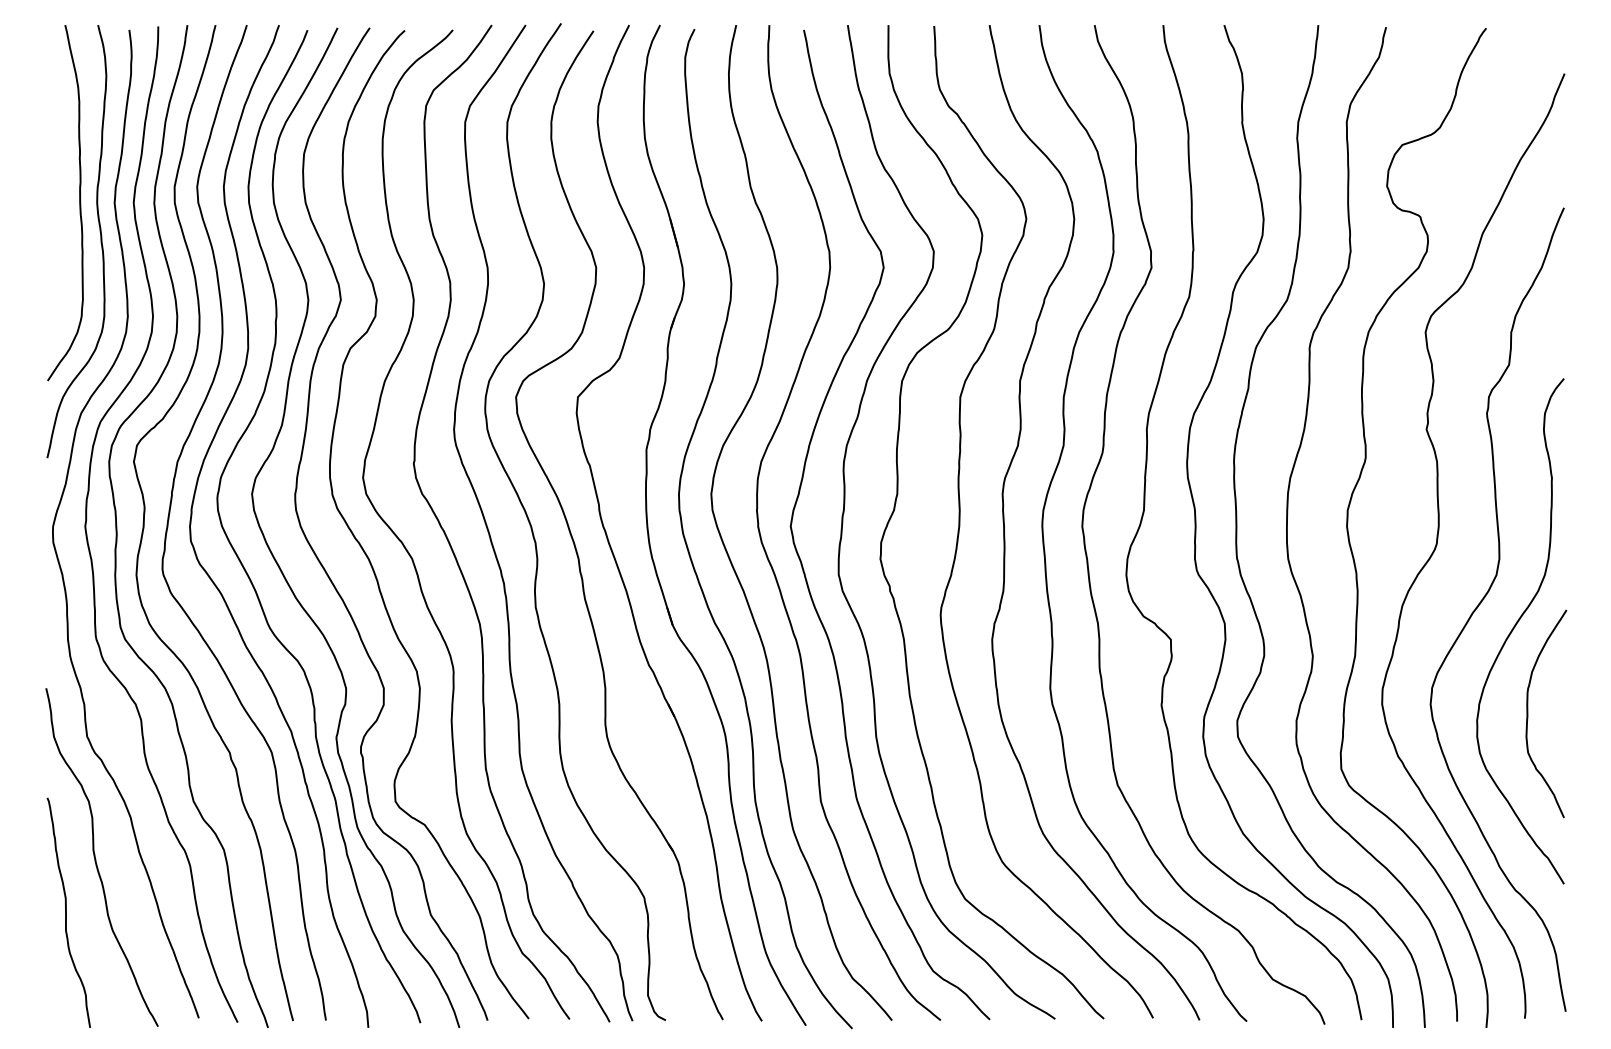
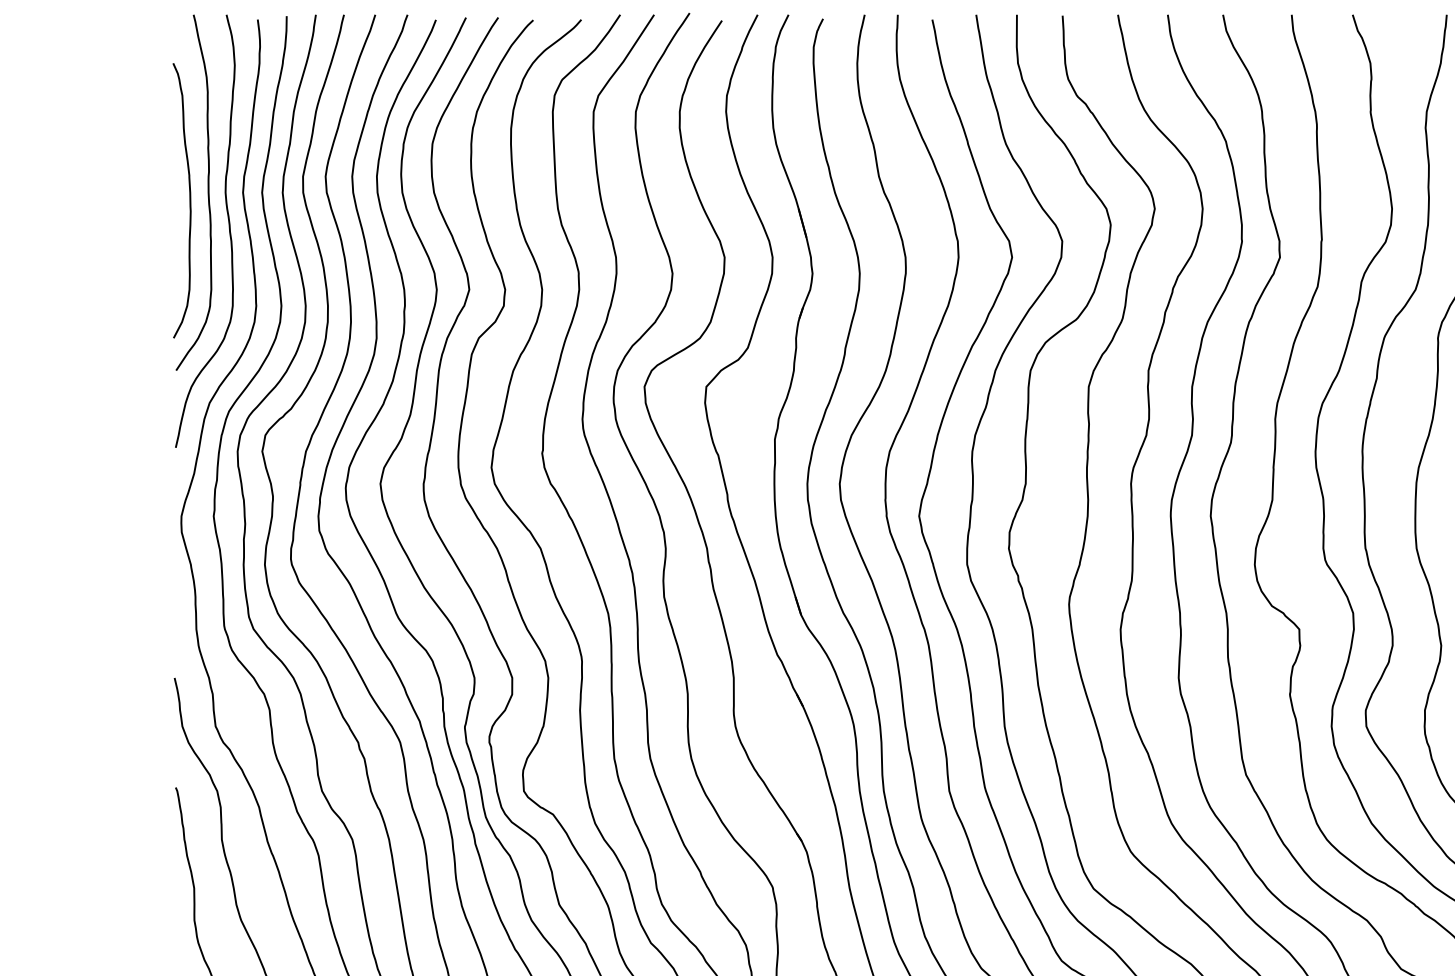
curve: (61, 210) -> (189, 200), added

